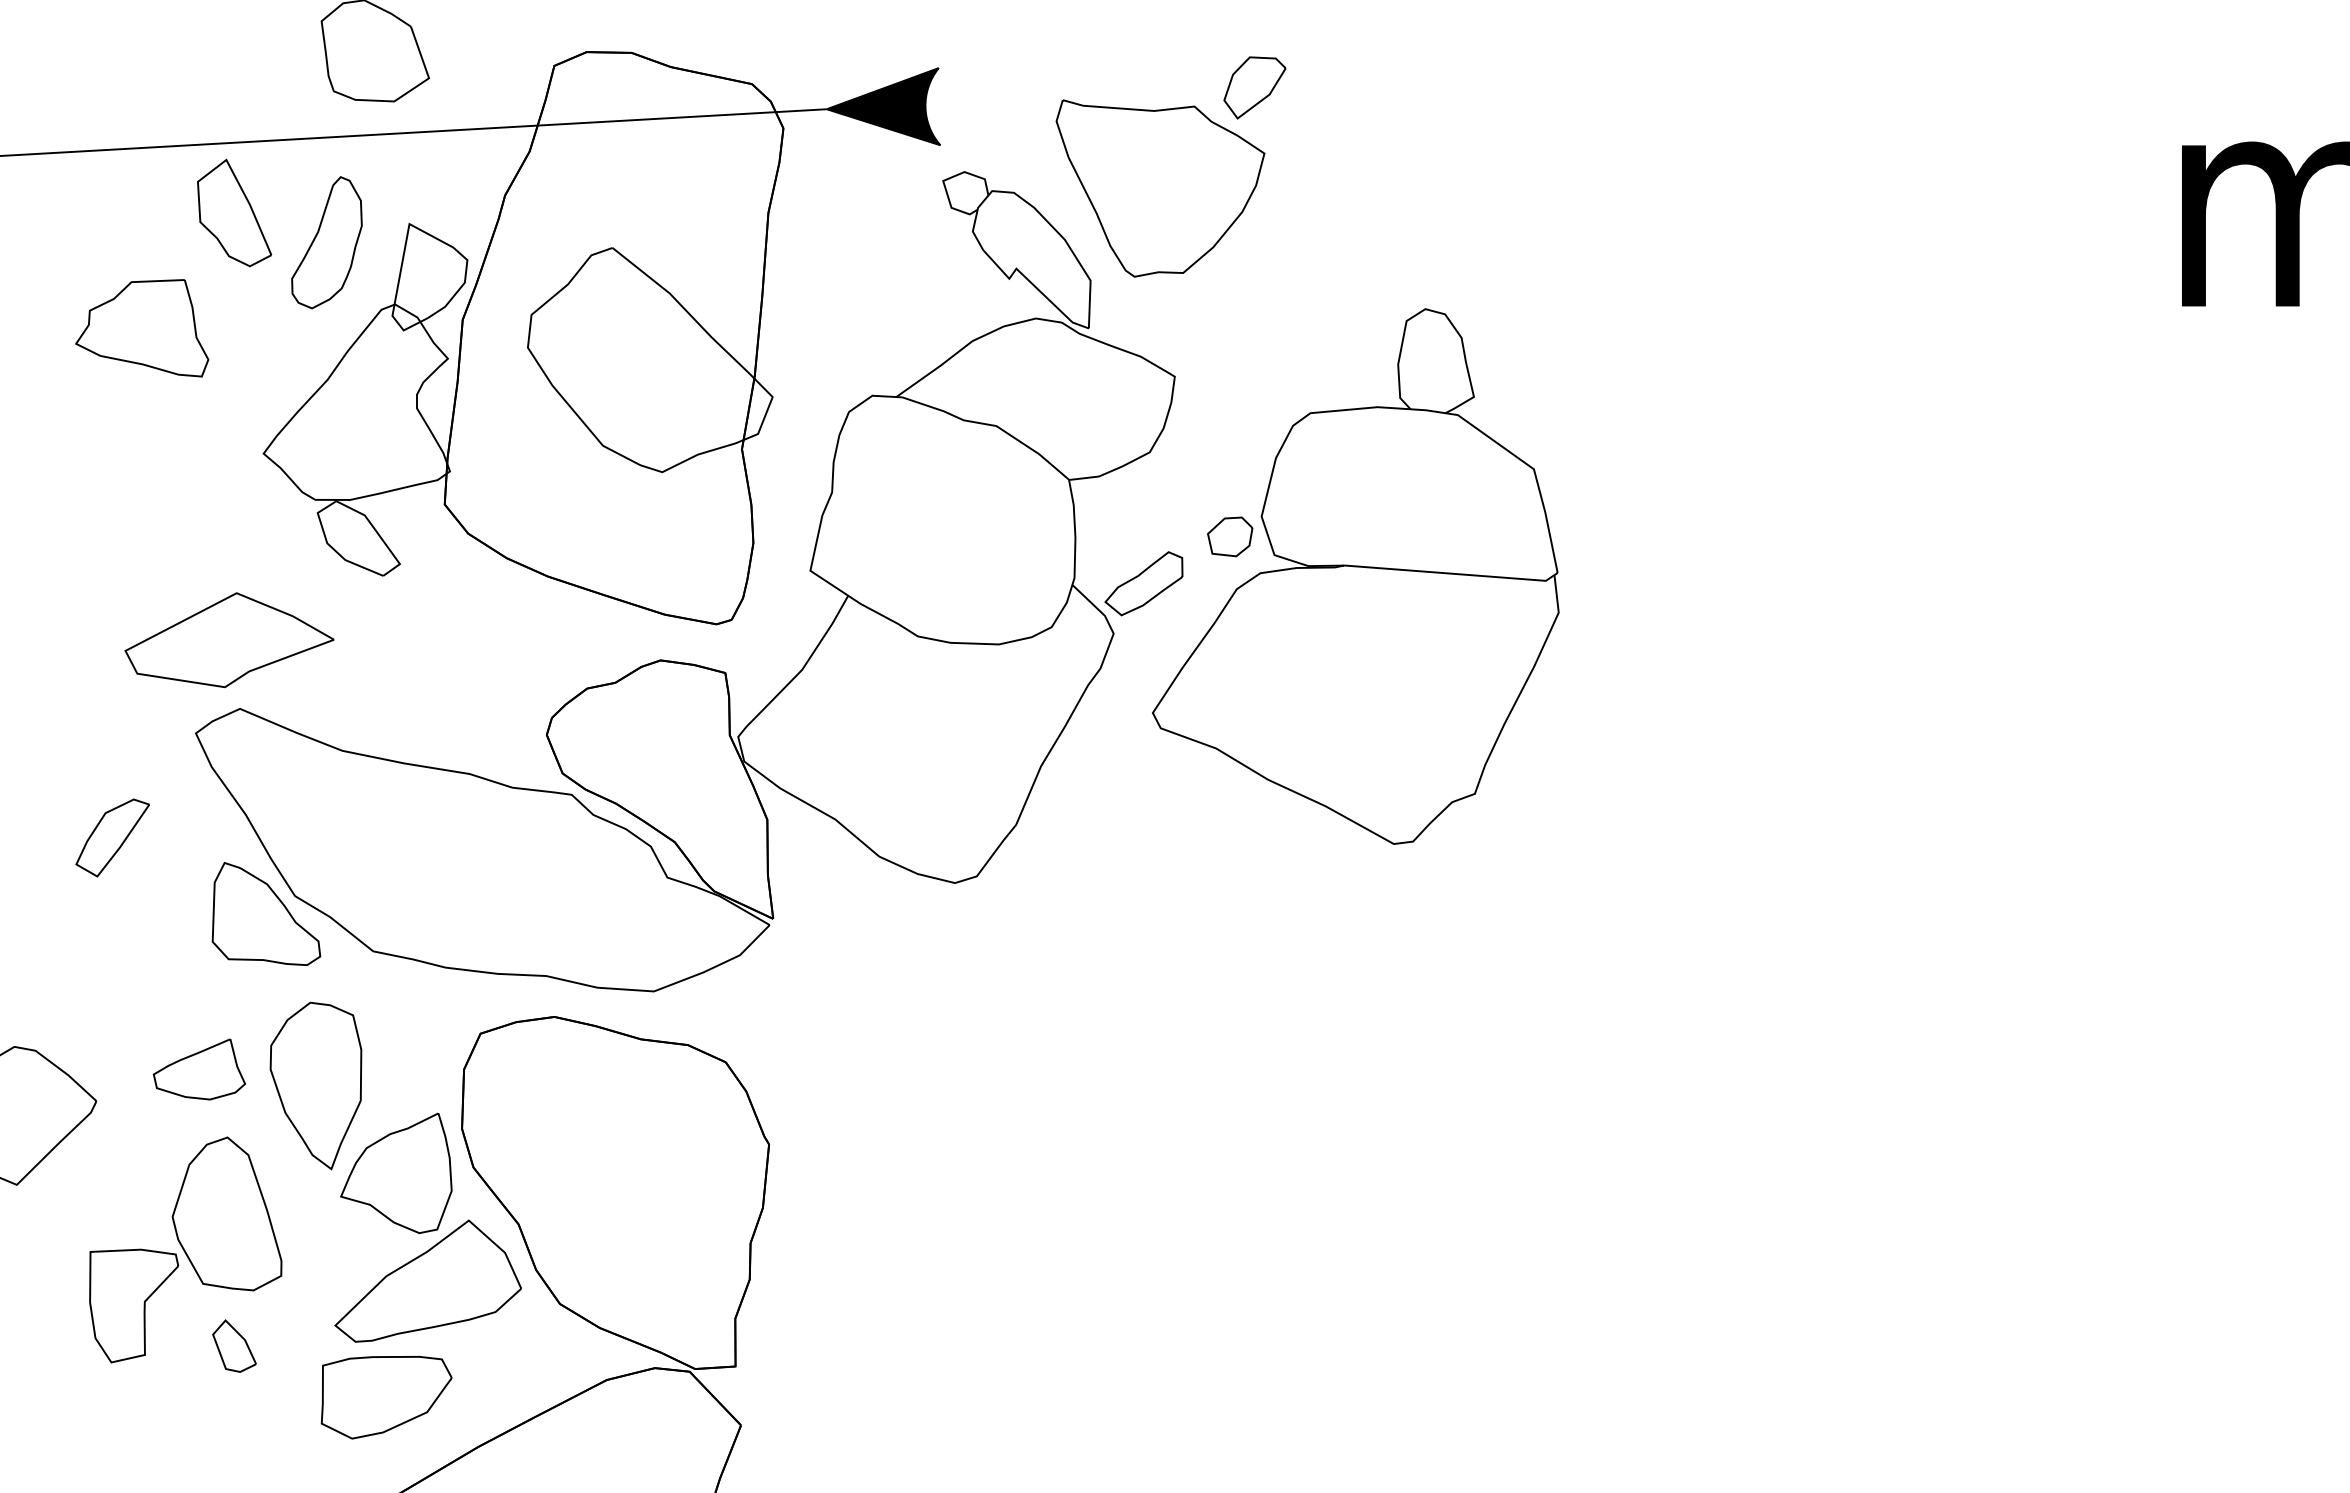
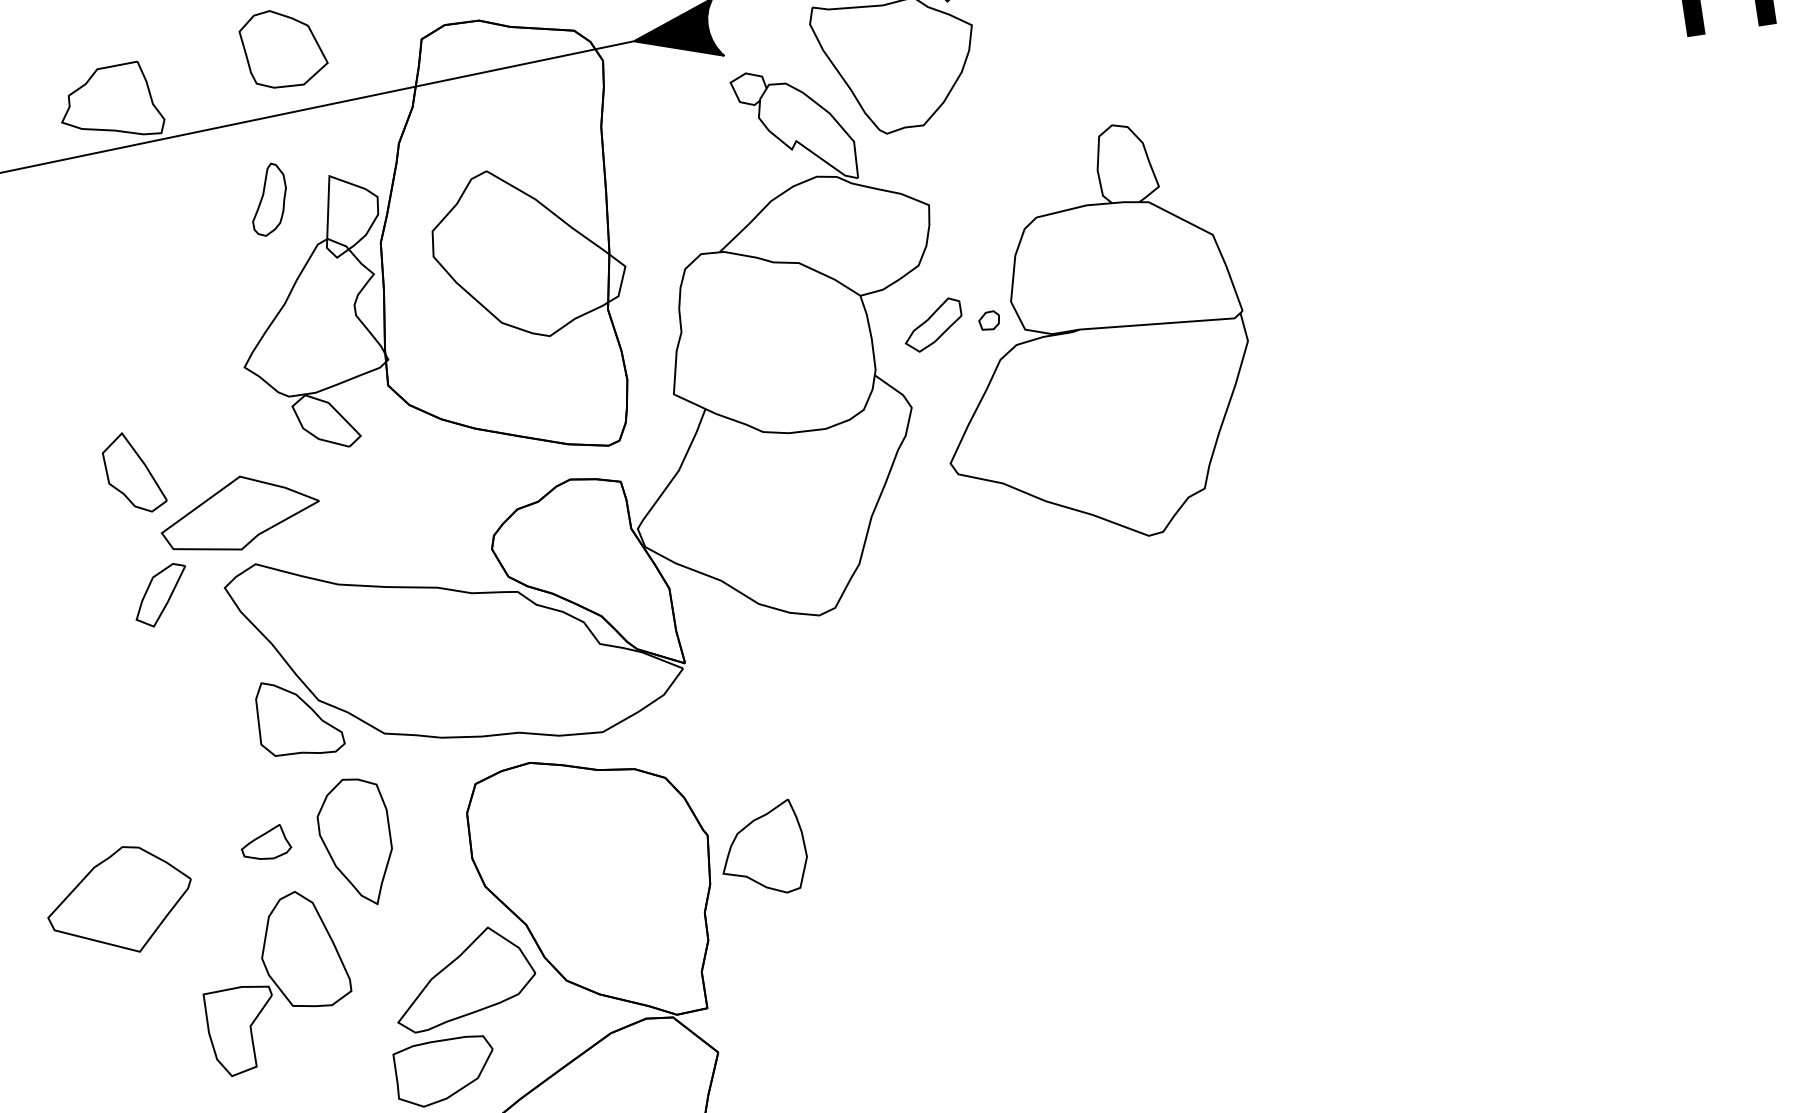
part: (234, 212) -> (134, 472), moved
part: (326, 242) -> (268, 199), size x0.7
part: (142, 328) -> (110, 103), moved
part: (1230, 536) -> (989, 320), size x0.6
part: (1143, 583) -> (932, 325), moved
part: (112, 837) -> (161, 595), moved
part: (199, 1069) -> (265, 843), size x0.7
part: (396, 1172) -> (762, 849), moved
part: (234, 1345) -> (323, 1049), removed

